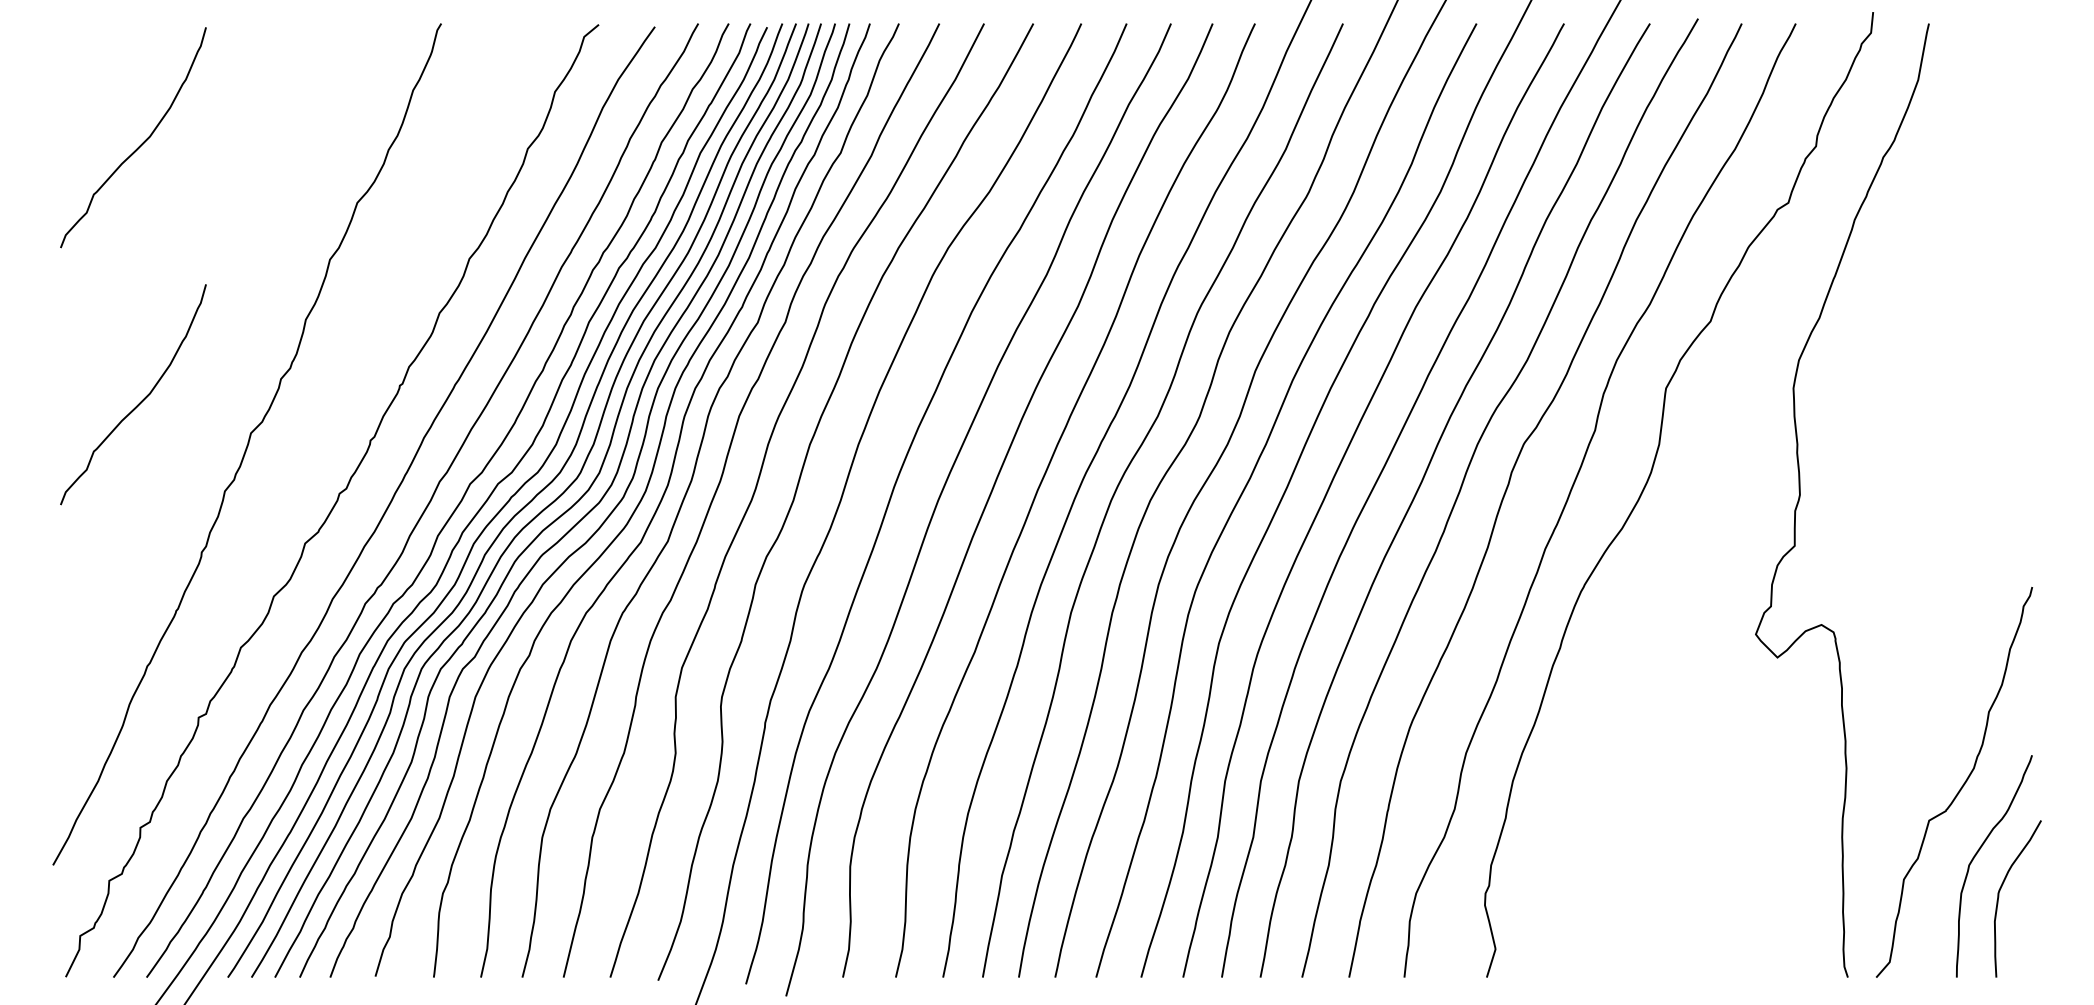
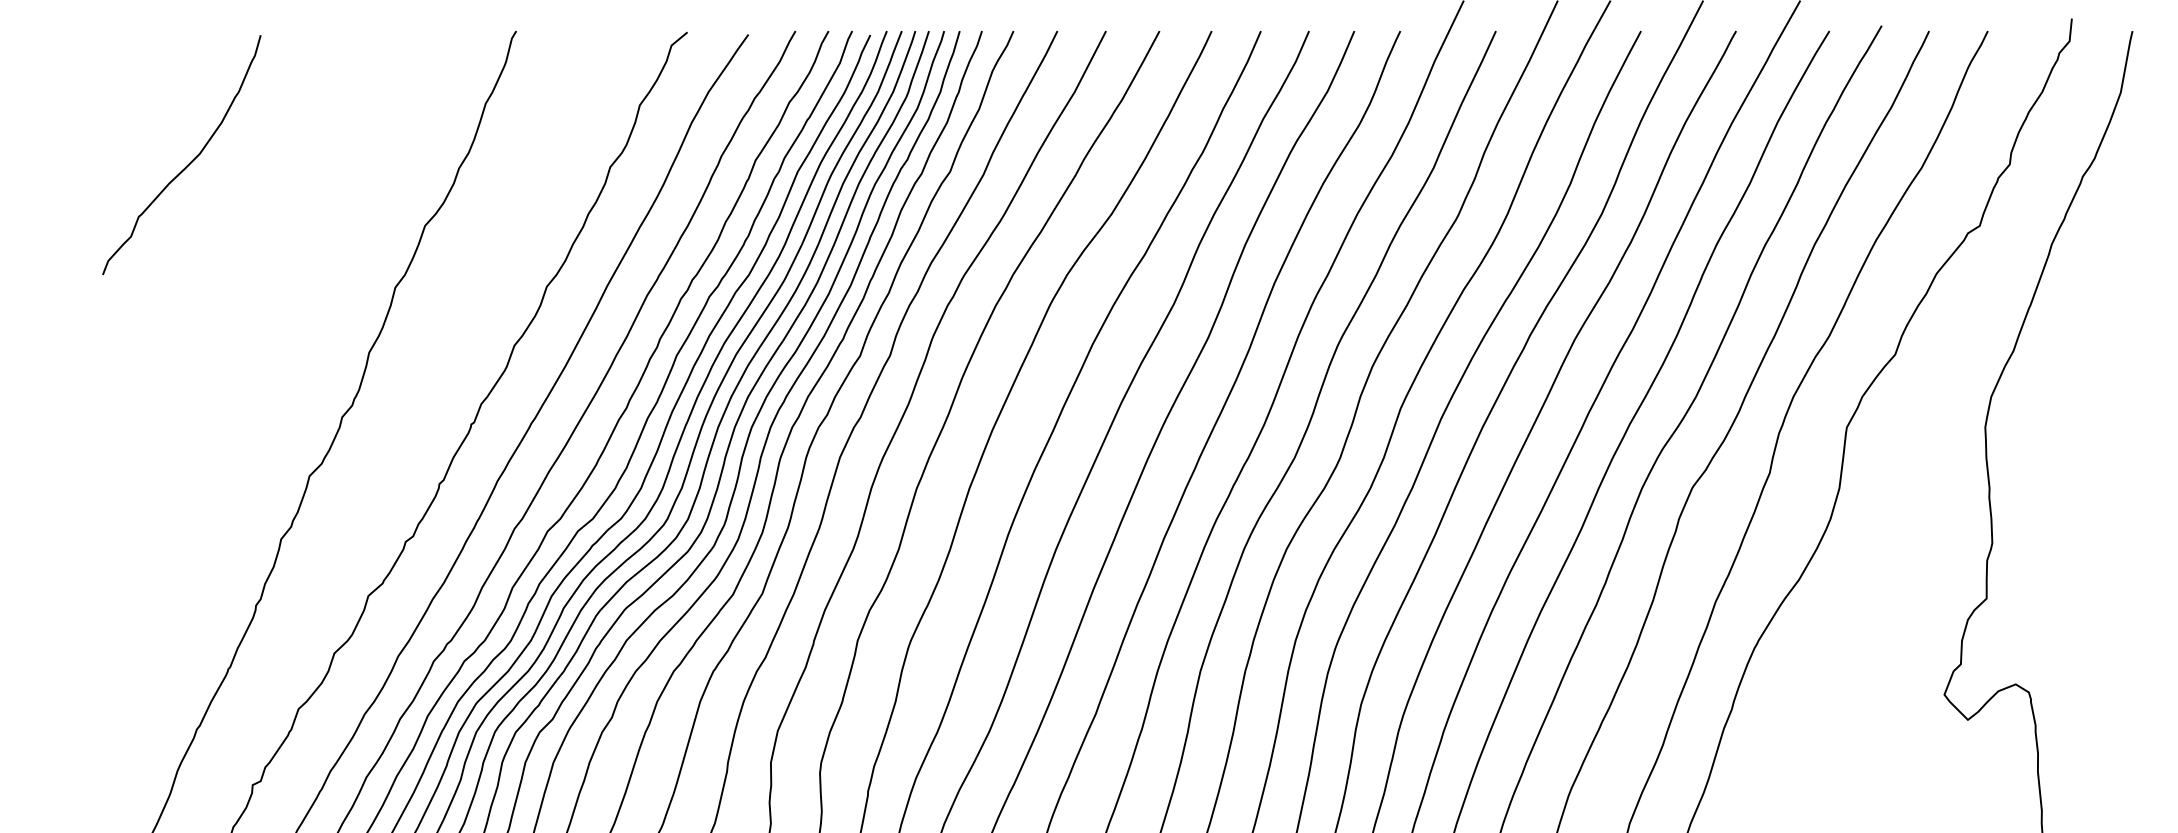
curve: (140, 401) -> (189, 441), removed

